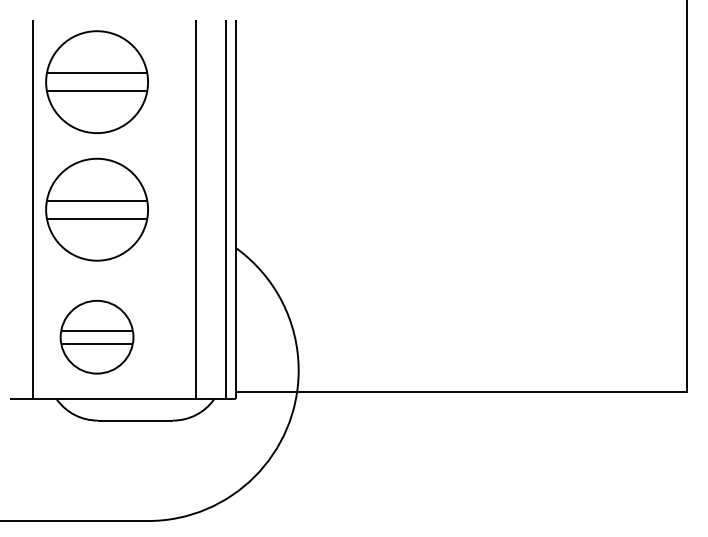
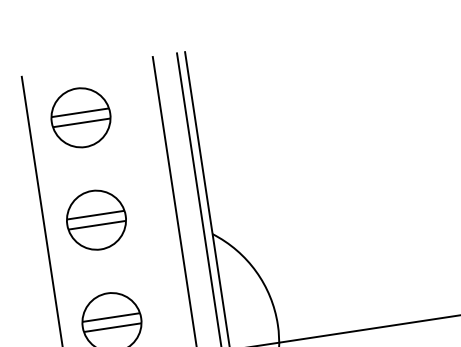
part: (96, 81) -> (80, 117), size x0.71
part: (96, 209) -> (96, 220), size x0.71

